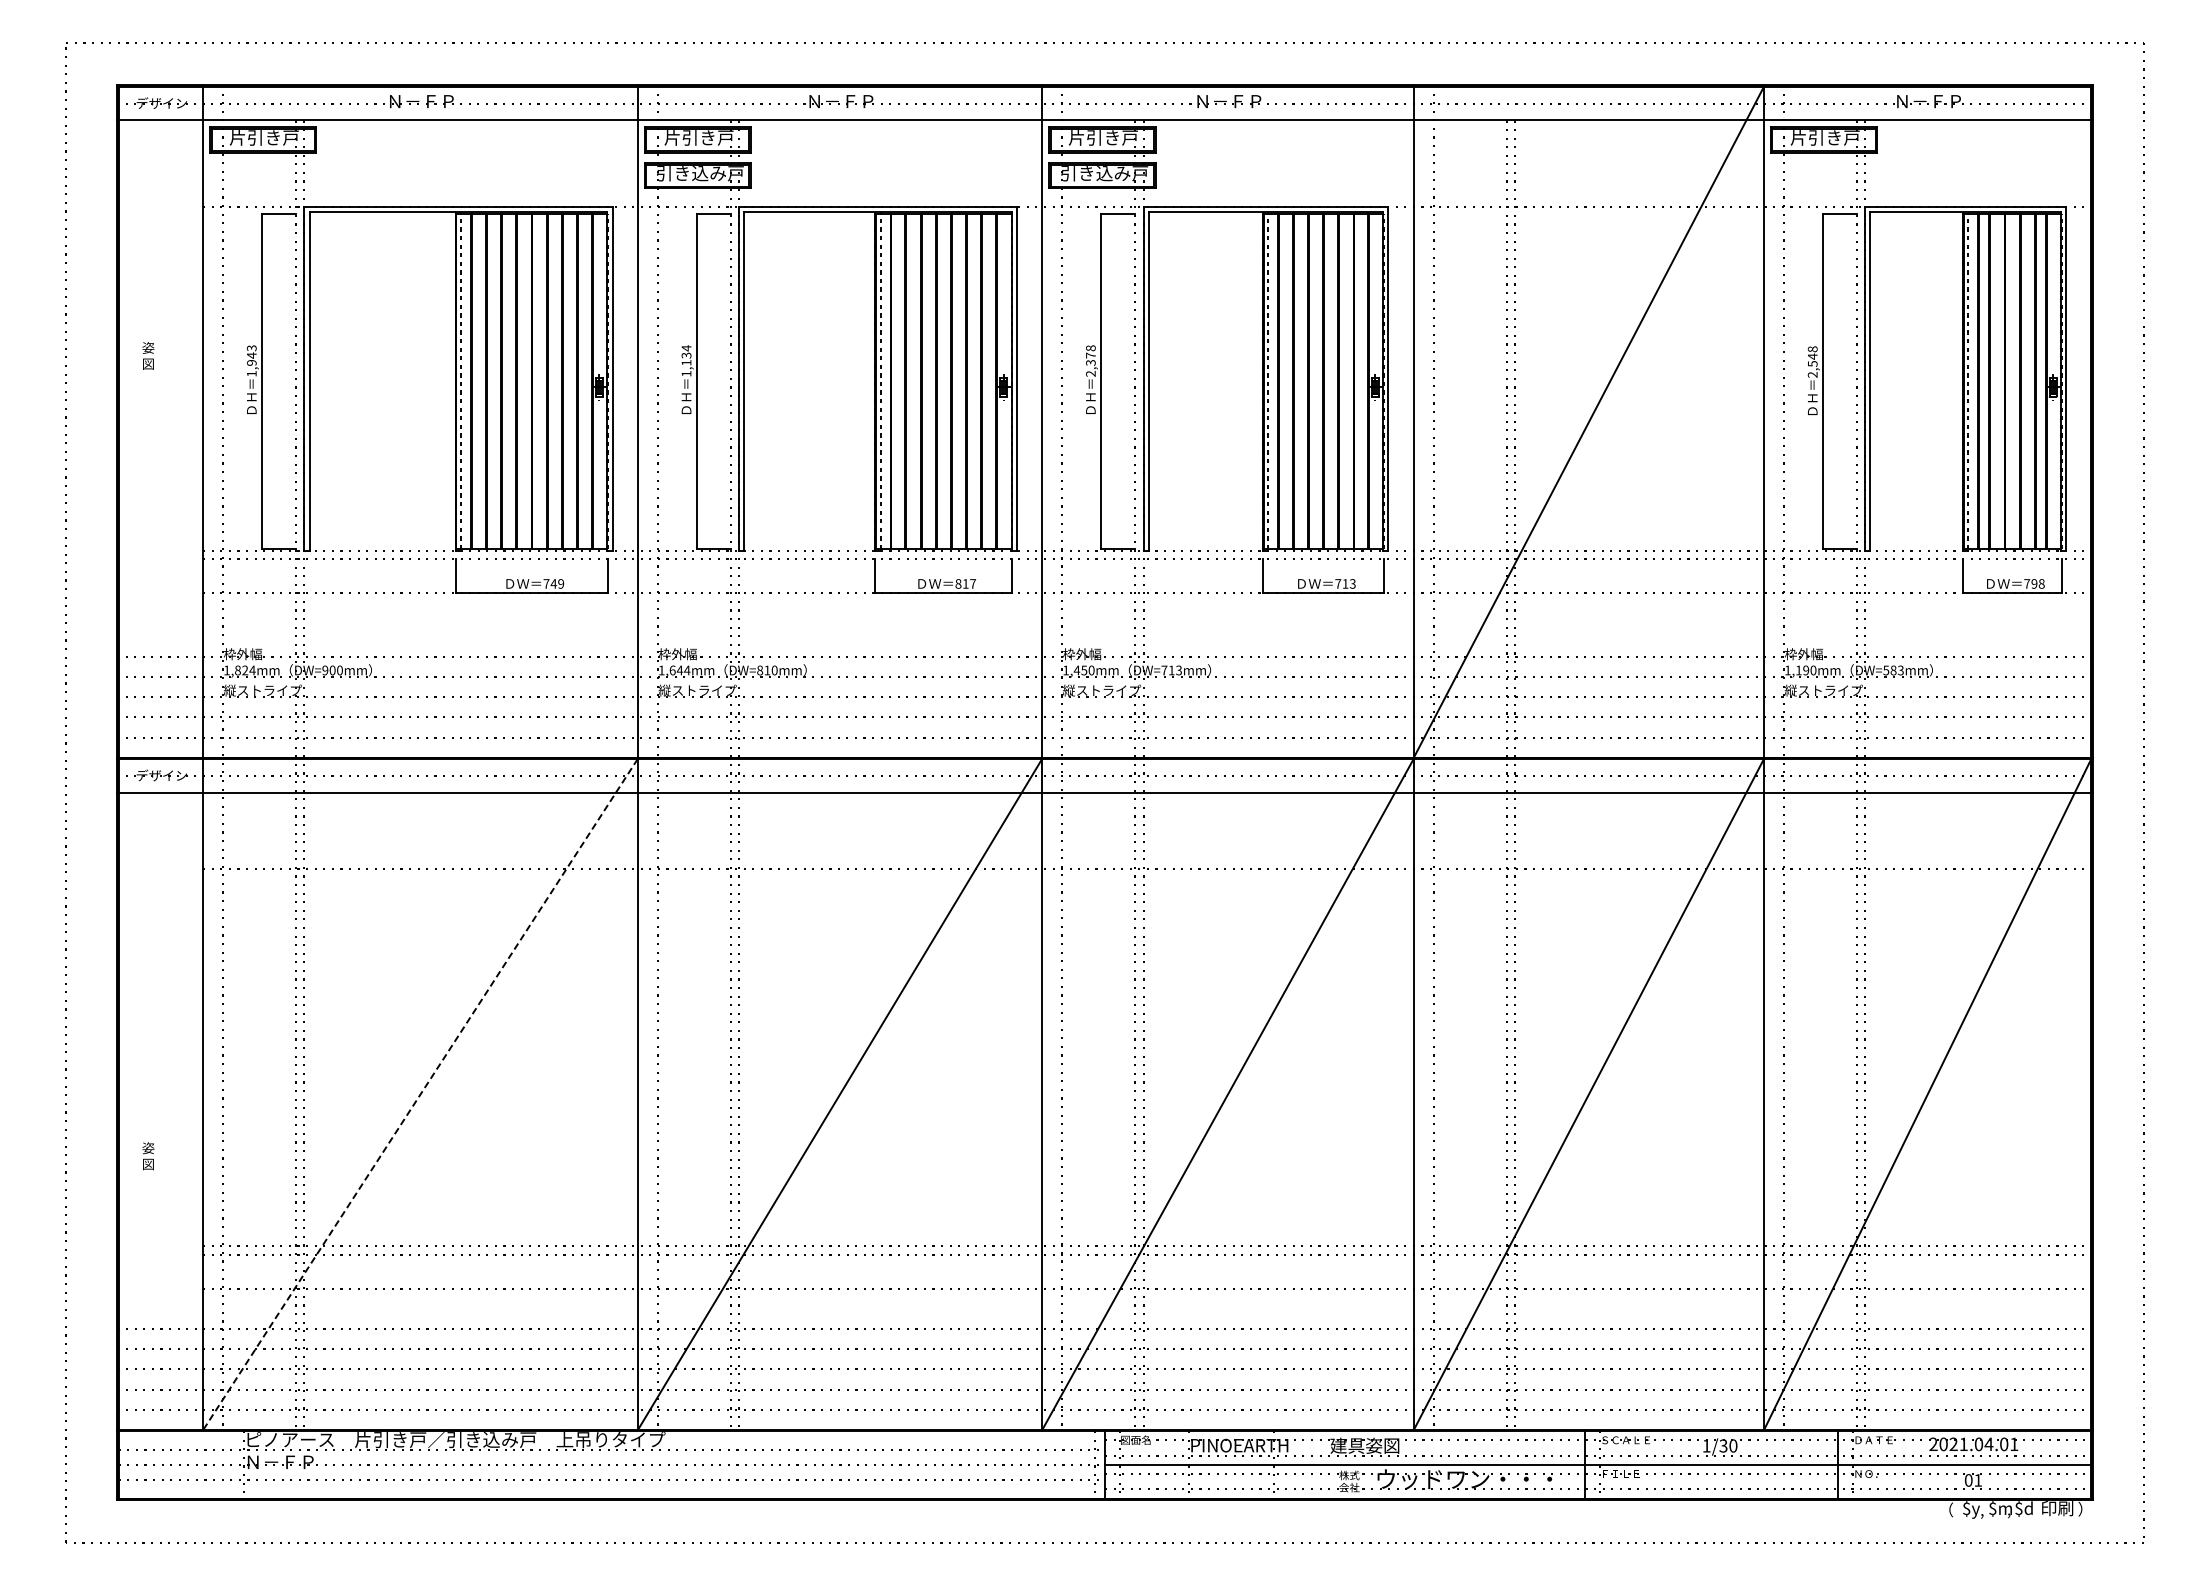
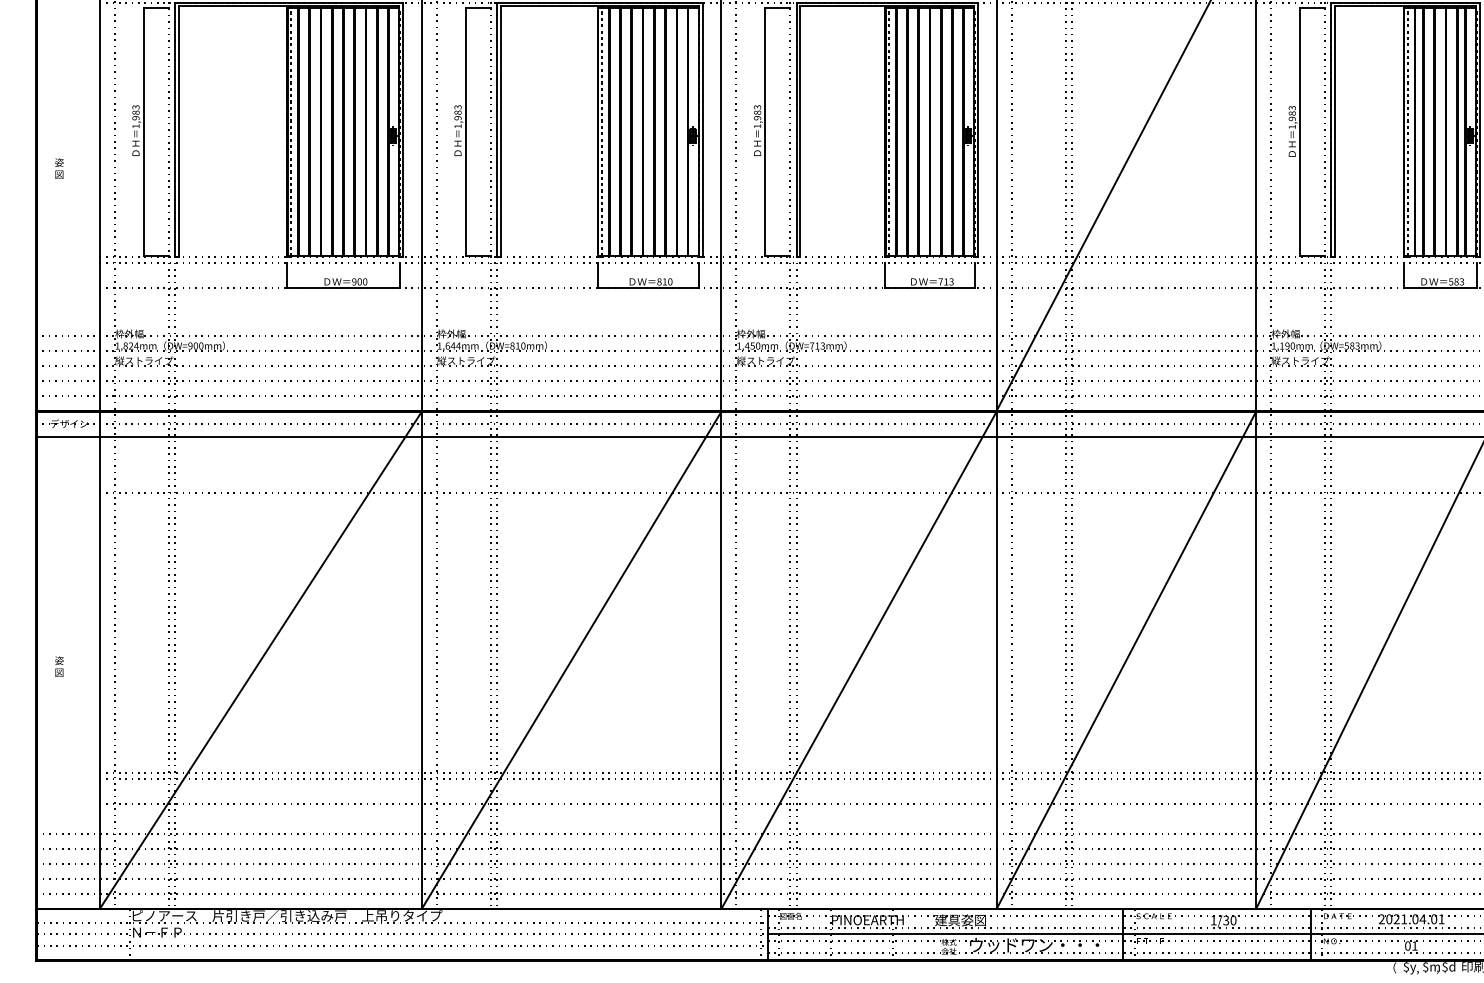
text: (148, 355) -> (59, 168), moved
text: (251, 355) -> (135, 112), 1,943 -> 1,983
text: (686, 355) -> (457, 112), 1,134 -> 1,983
text: (1090, 360) -> (757, 116), 2,378 -> 1,983
text: (1812, 361) -> (1292, 117), 2,548 -> 1,983
text: (553, 583) -> (359, 281), 749 -> 900
text: (973, 583) -> (670, 281), 817 -> 810
text: (2034, 583) -> (1456, 281), 798 -> 583
line: (420, 1094) -> (260, 660), dashed -> solid
text: (148, 1156) -> (59, 666), moved

